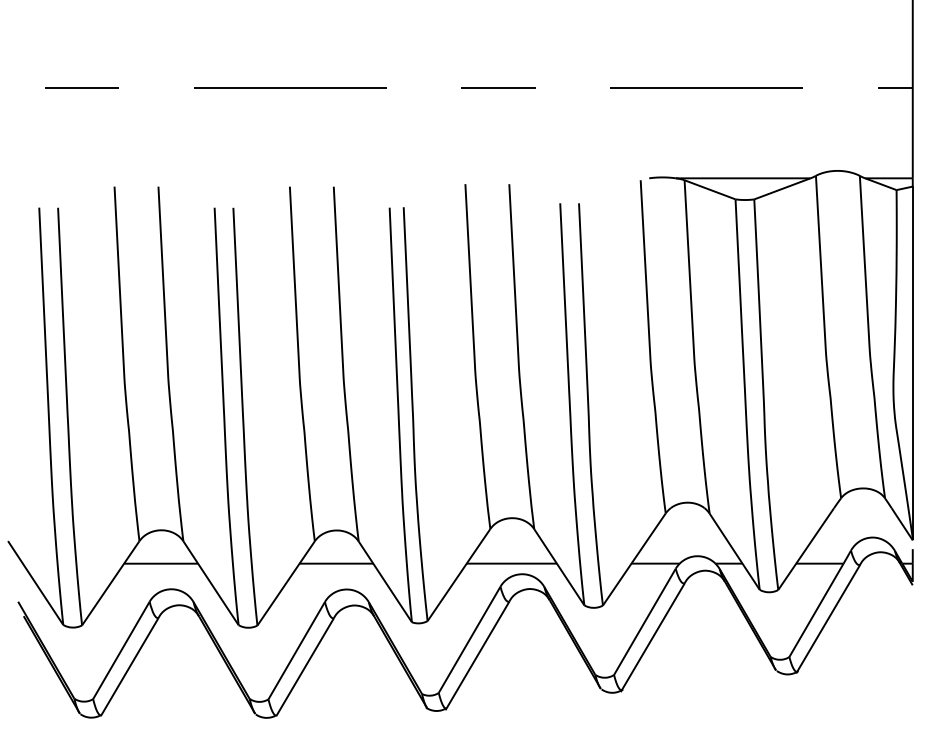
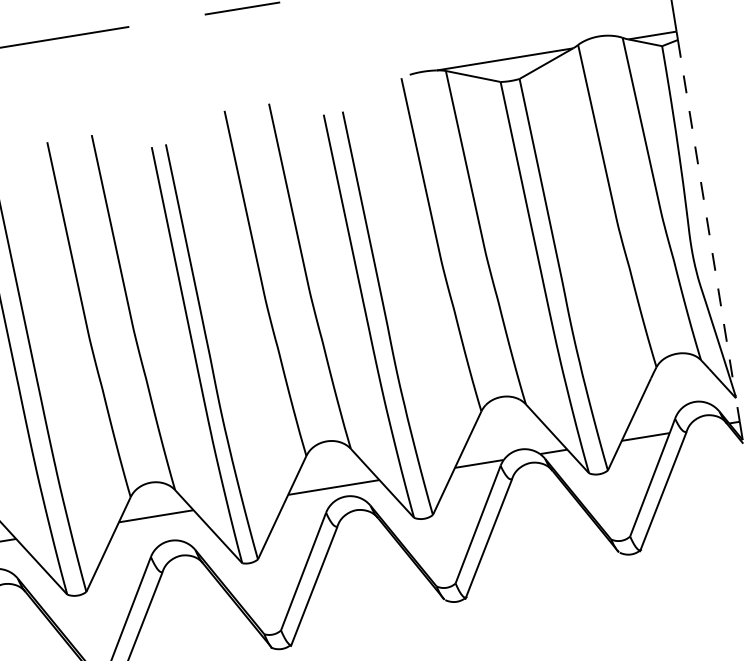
line: (912, 362) -> (706, 218), solid -> dashed

